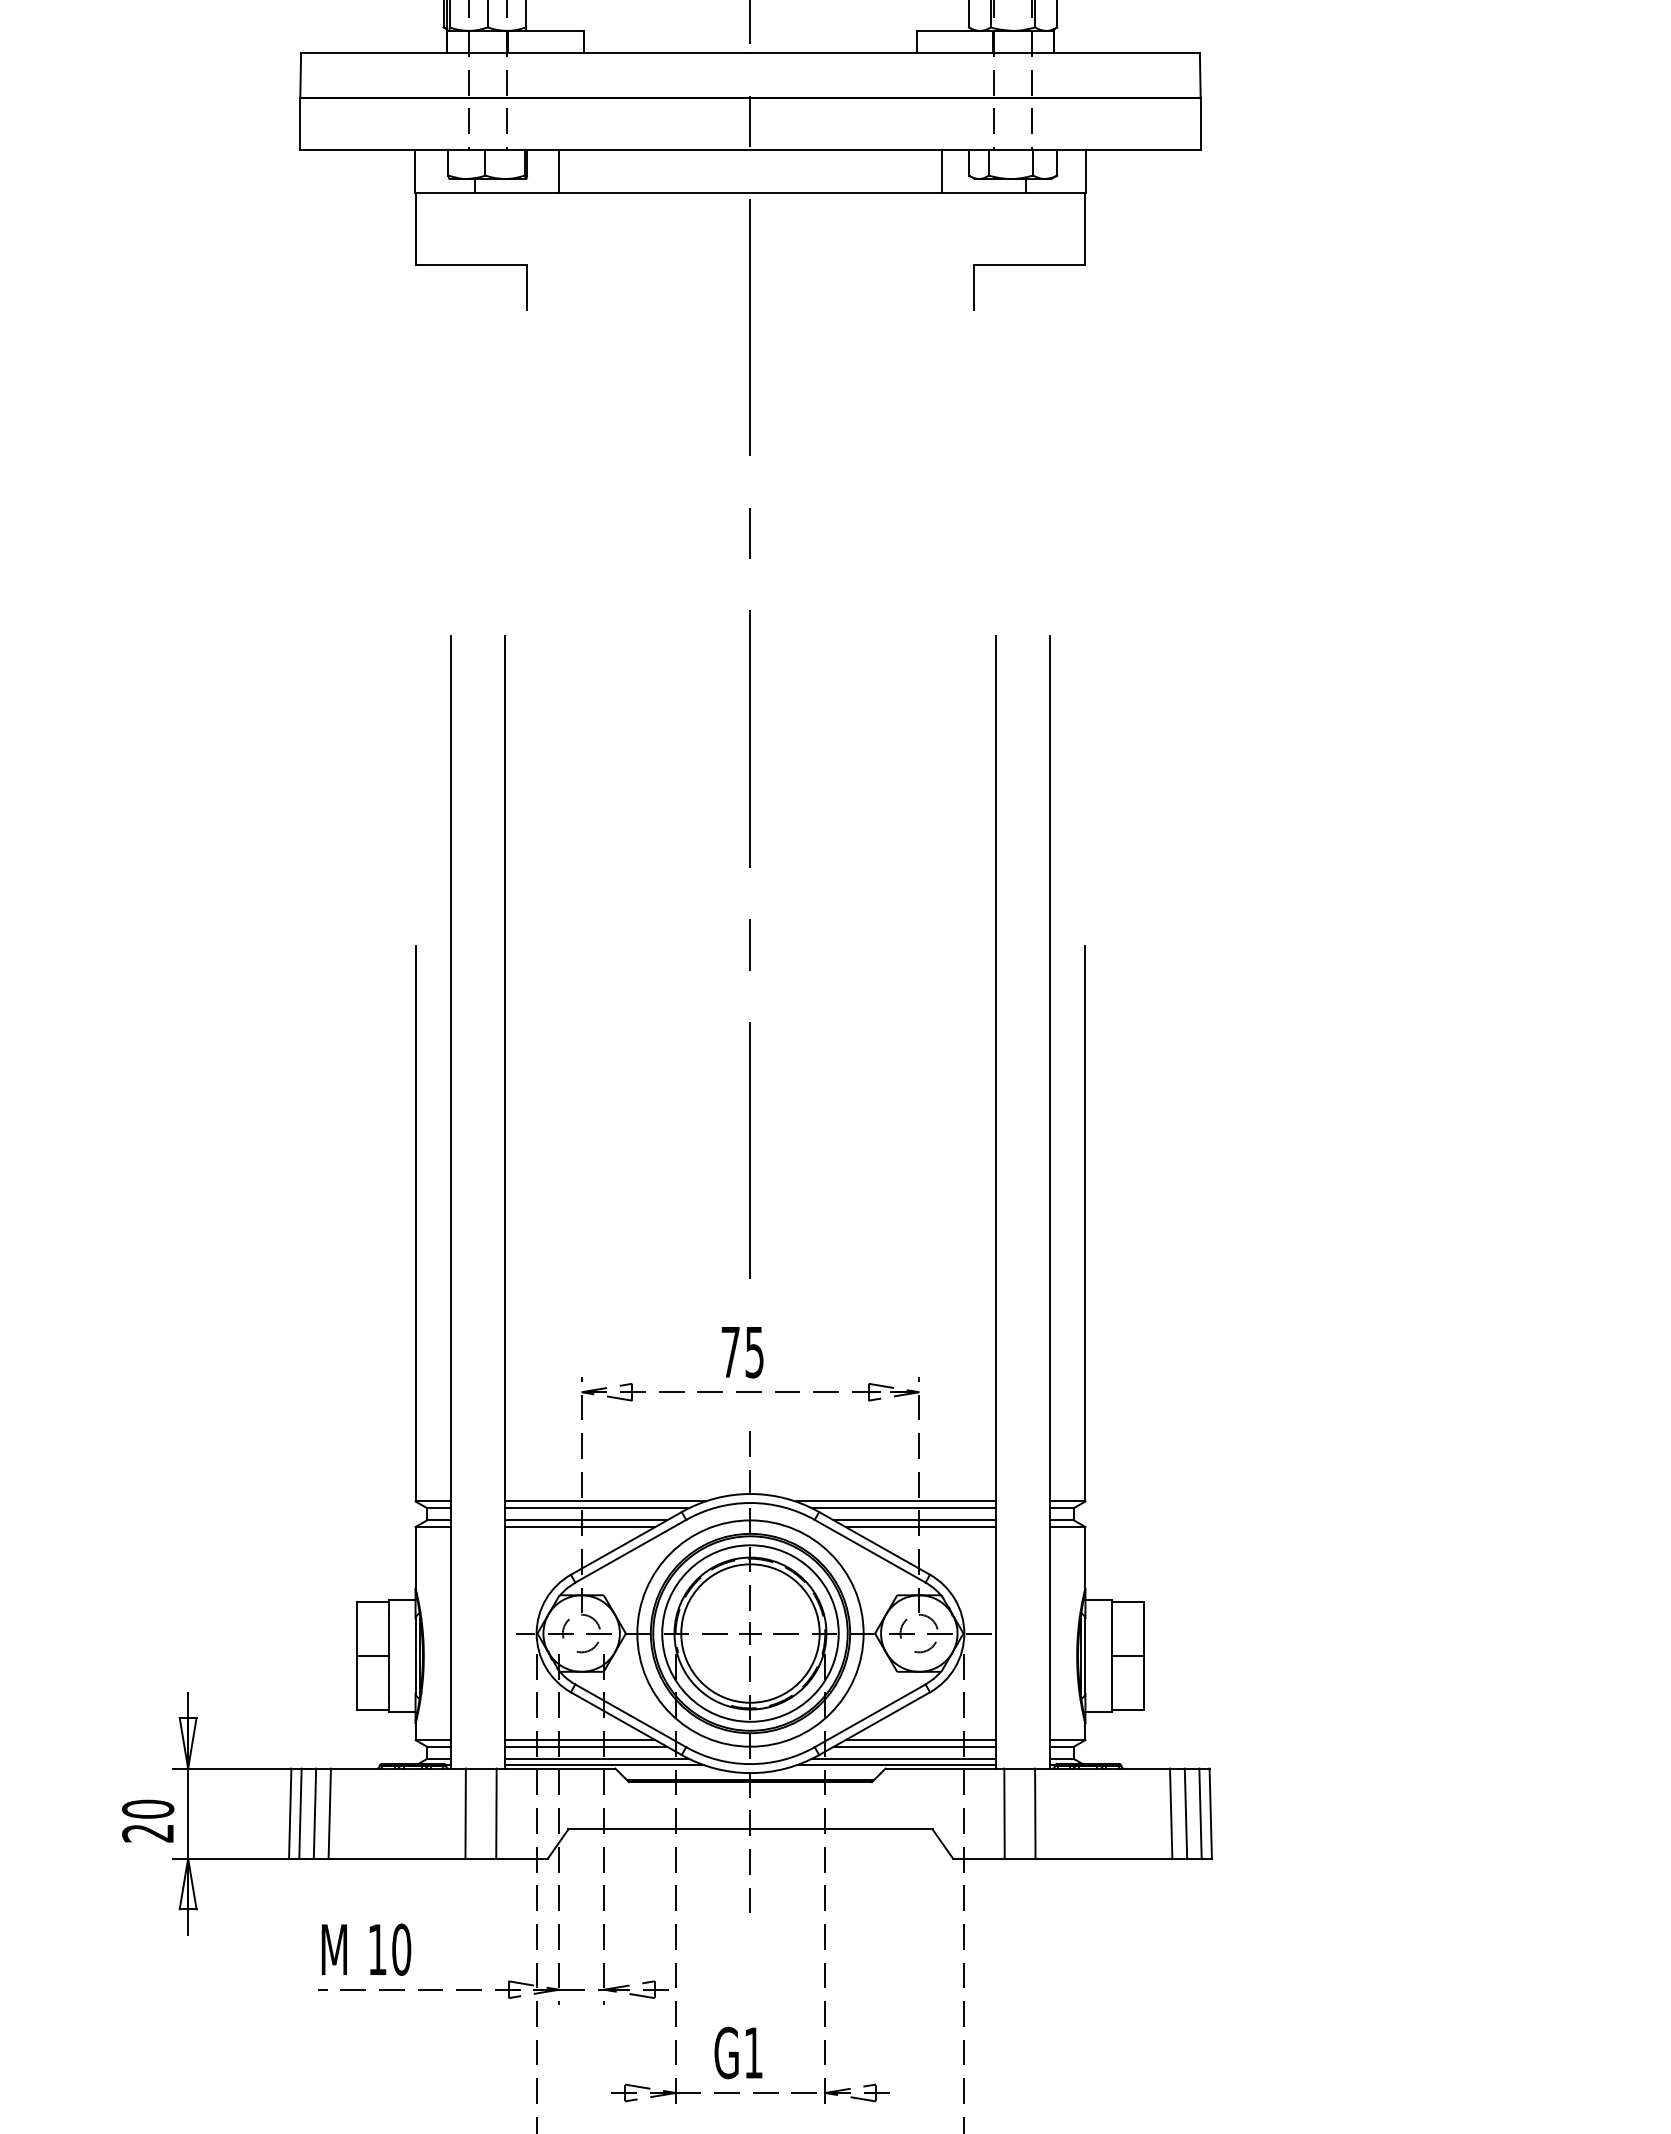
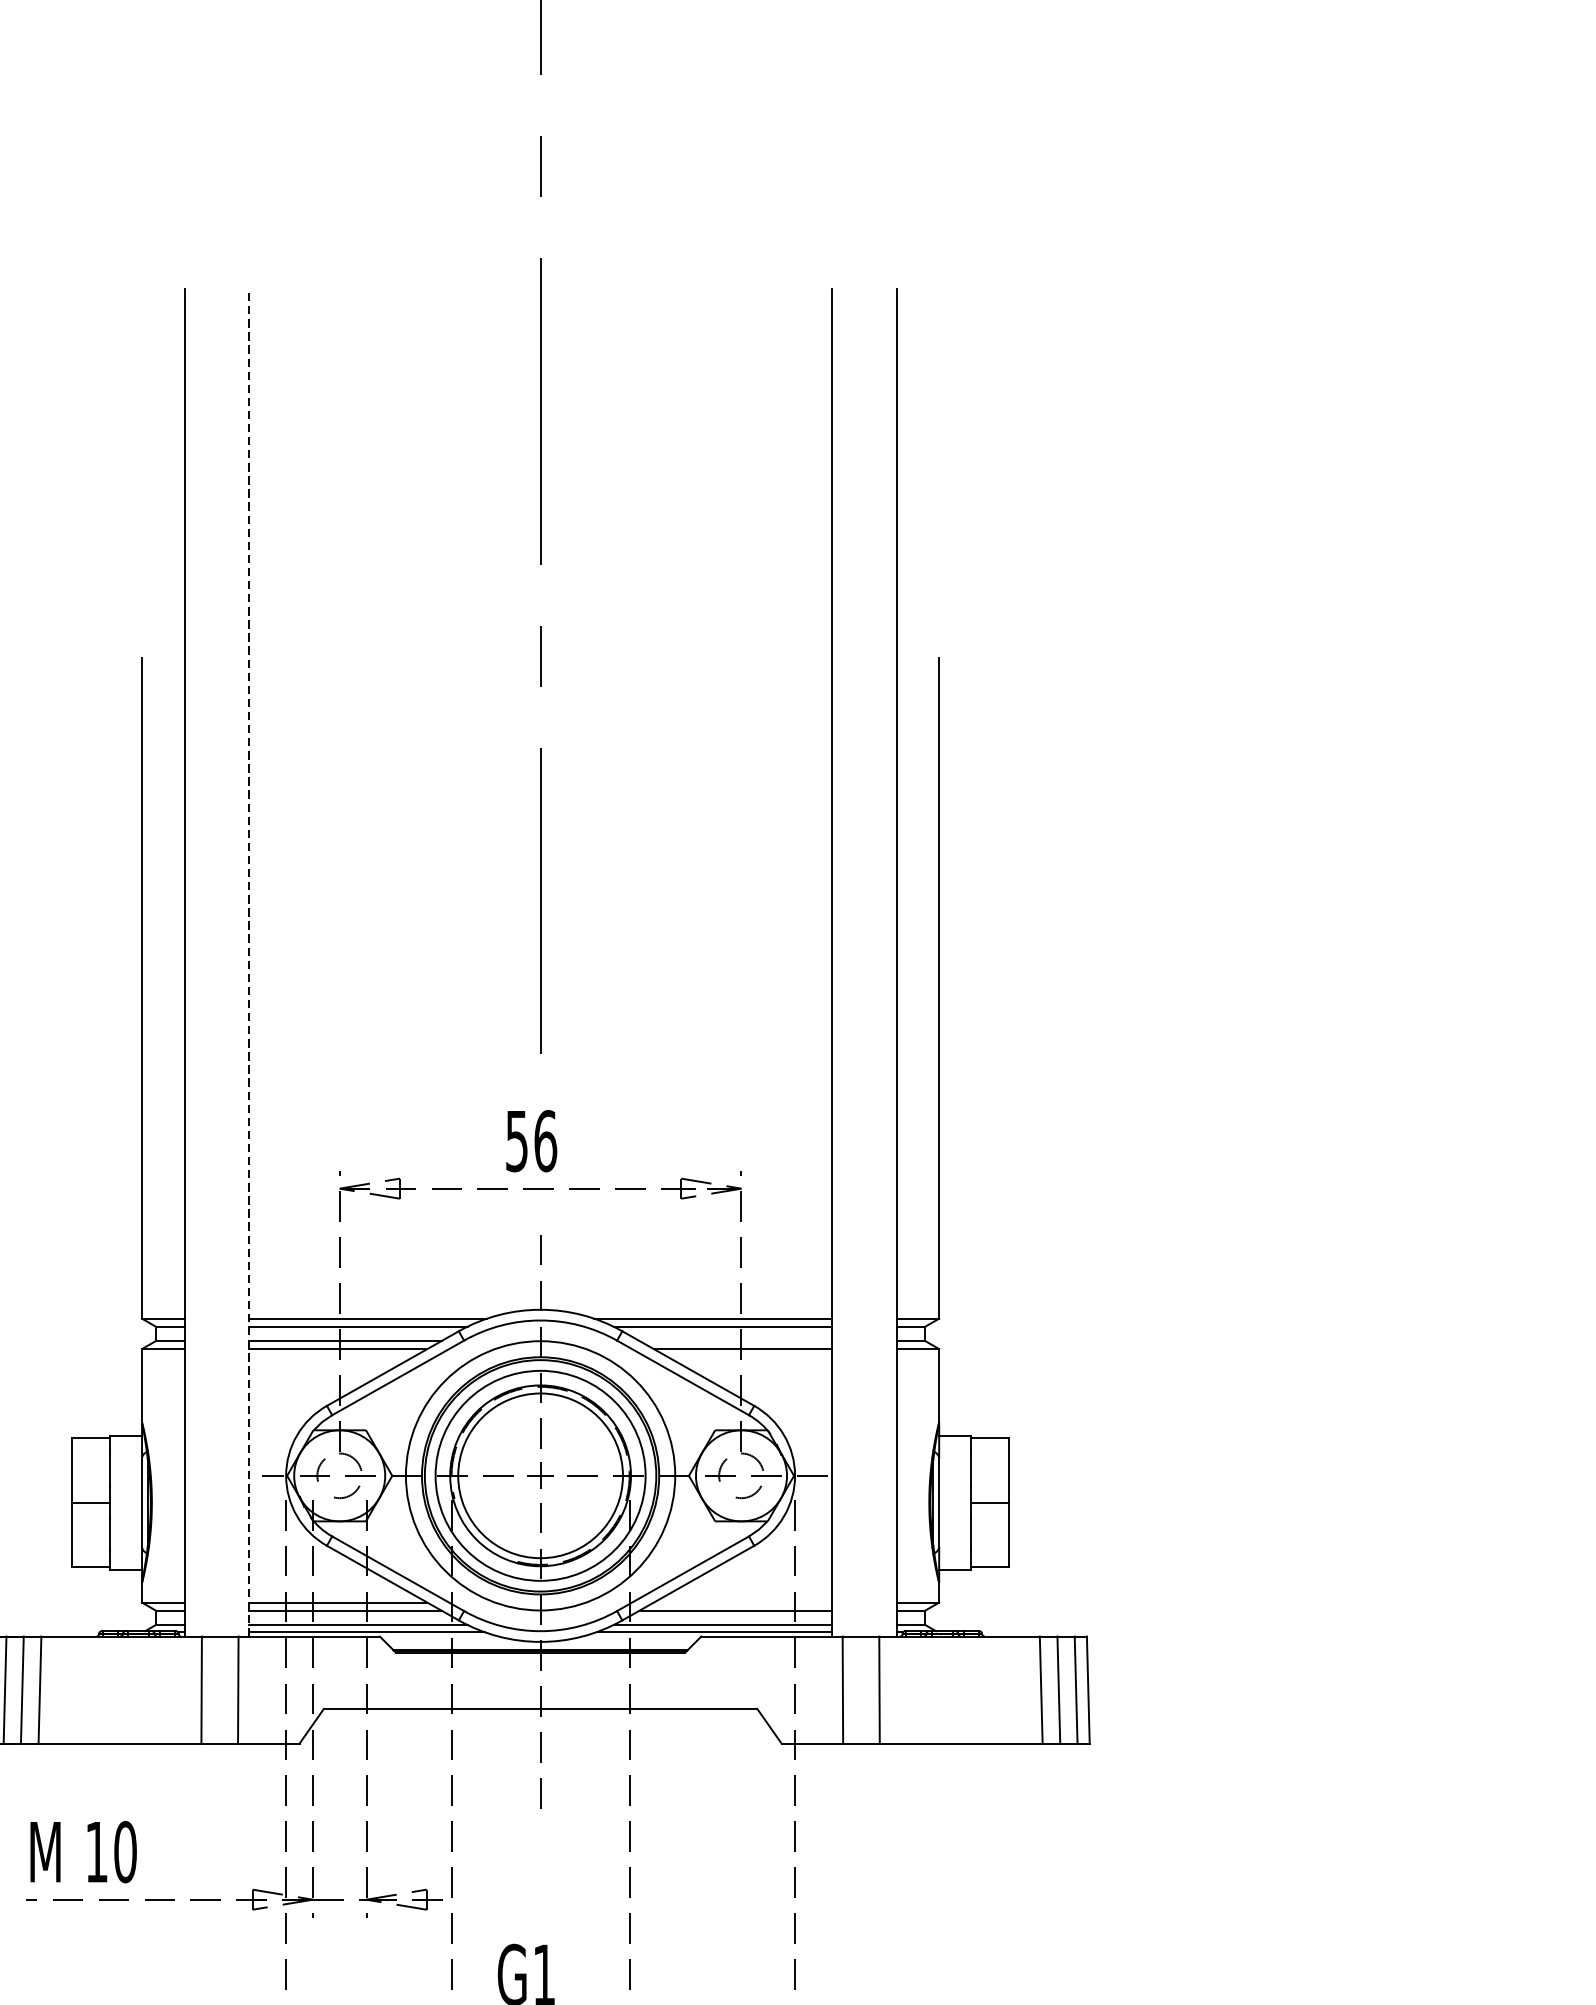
line: (505, 1202) -> (249, 962), solid -> dashed
text: (742, 1352) -> (531, 1141), 75 -> 56
line: (914, 1520) -> (735, 1341), removed
line: (920, 1740) -> (742, 1603), removed

